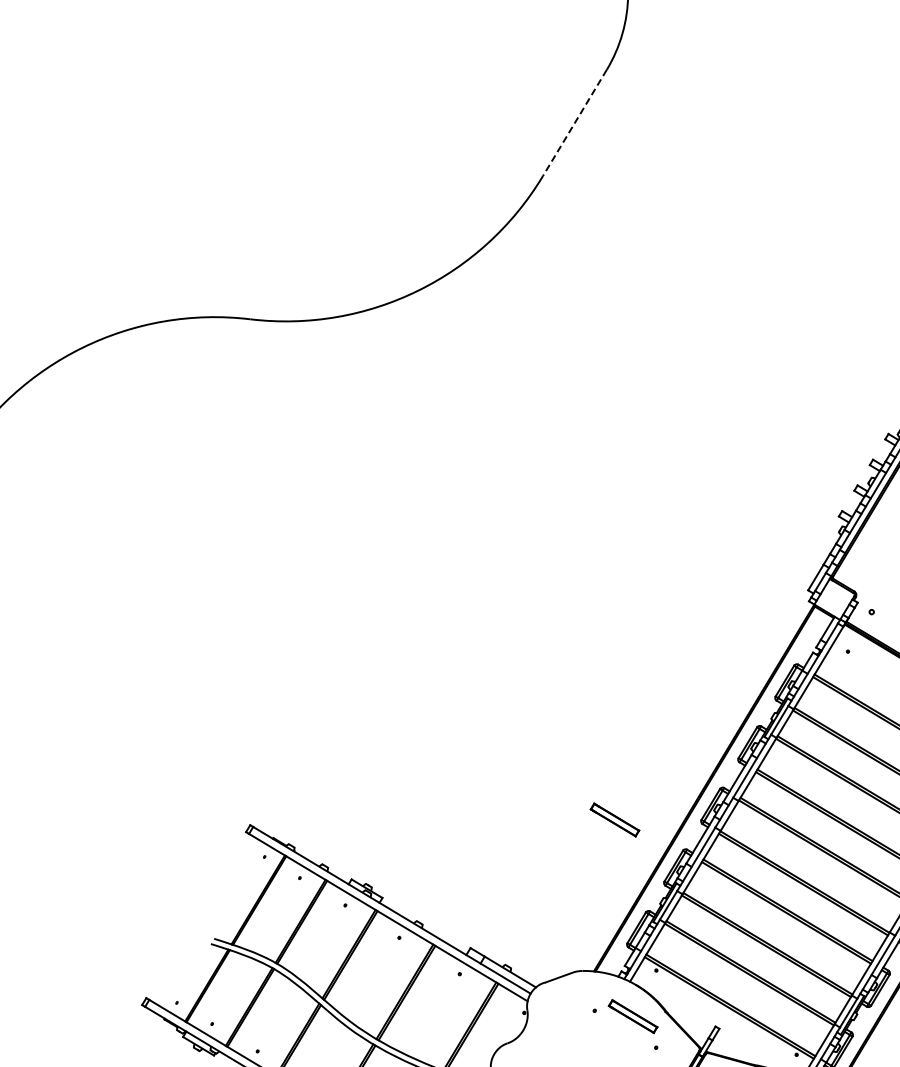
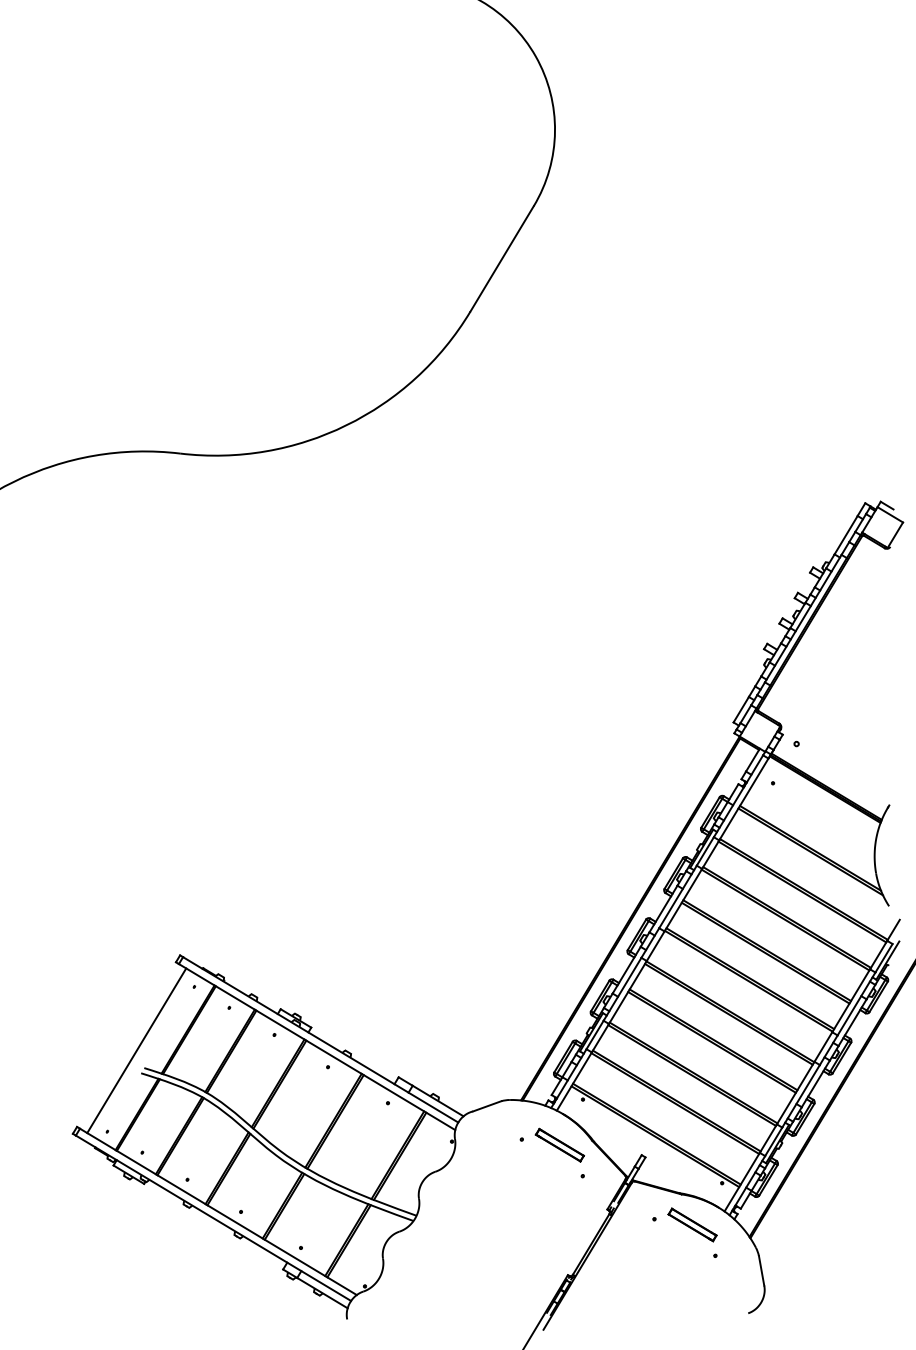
line: (574, 123) -> (501, 259), dashed -> solid
part: (614, 819) -> (541, 949), removed
line: (206, 921) -> (136, 1050), added

